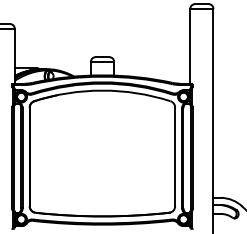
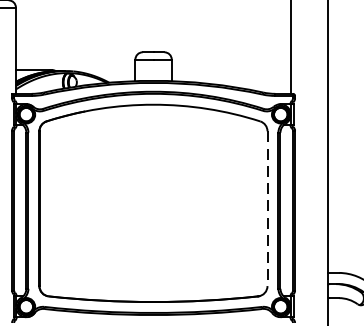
line: (175, 157) -> (268, 209), solid -> dashed

